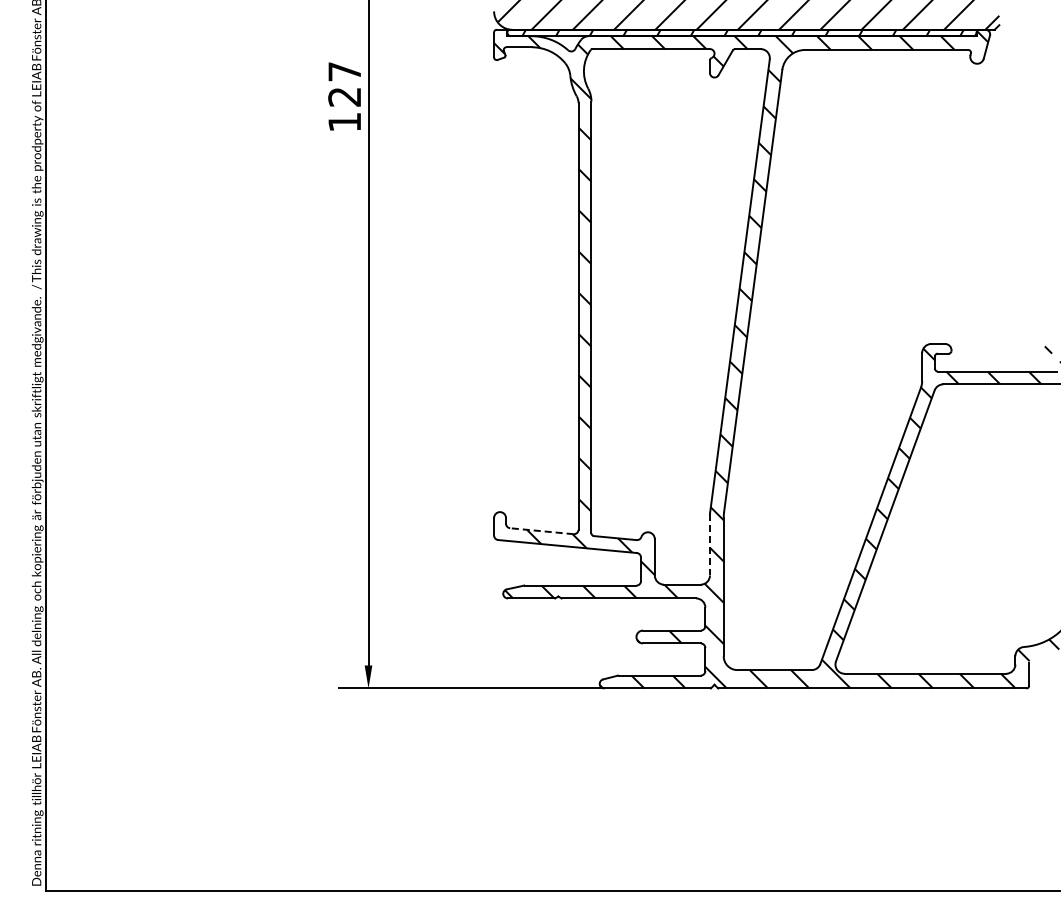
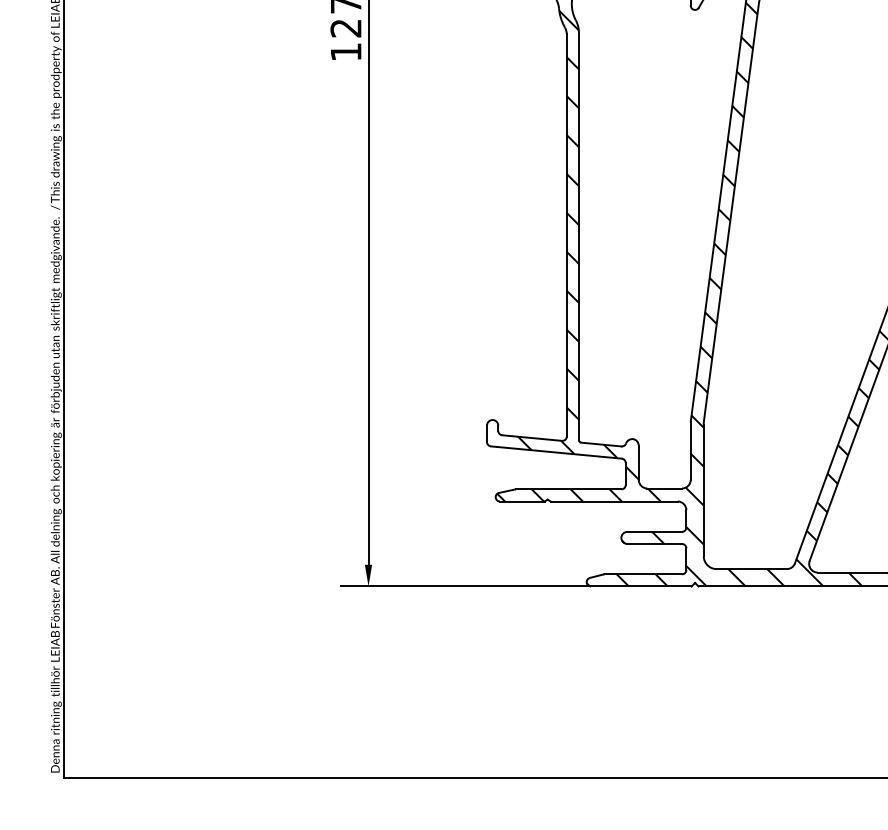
line: (541, 531) -> (531, 438), dashed -> solid
line: (709, 544) -> (690, 450), dashed -> solid

